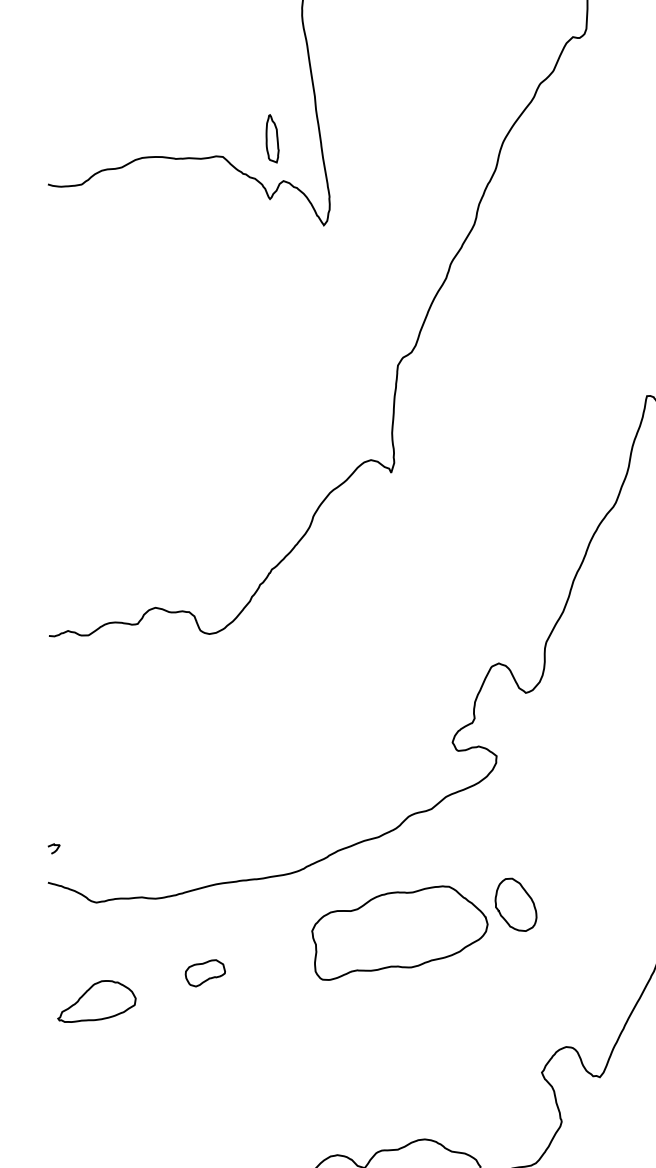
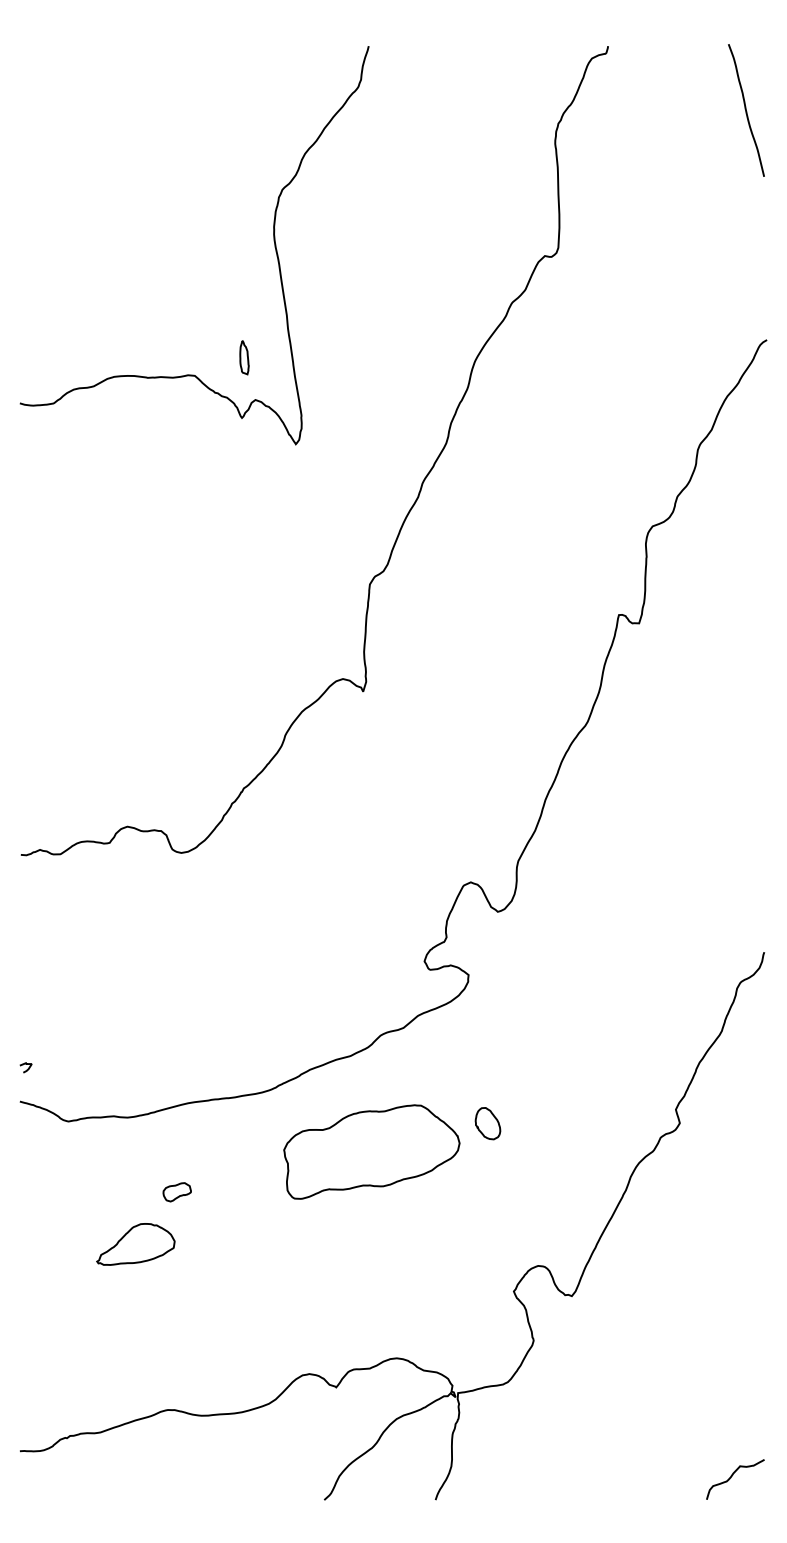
part: (272, 138) -> (244, 357), size x0.7
part: (515, 904) -> (487, 1123), size x0.6
part: (204, 973) -> (176, 1192), size x0.7
part: (96, 1001) -> (135, 1244), moved

